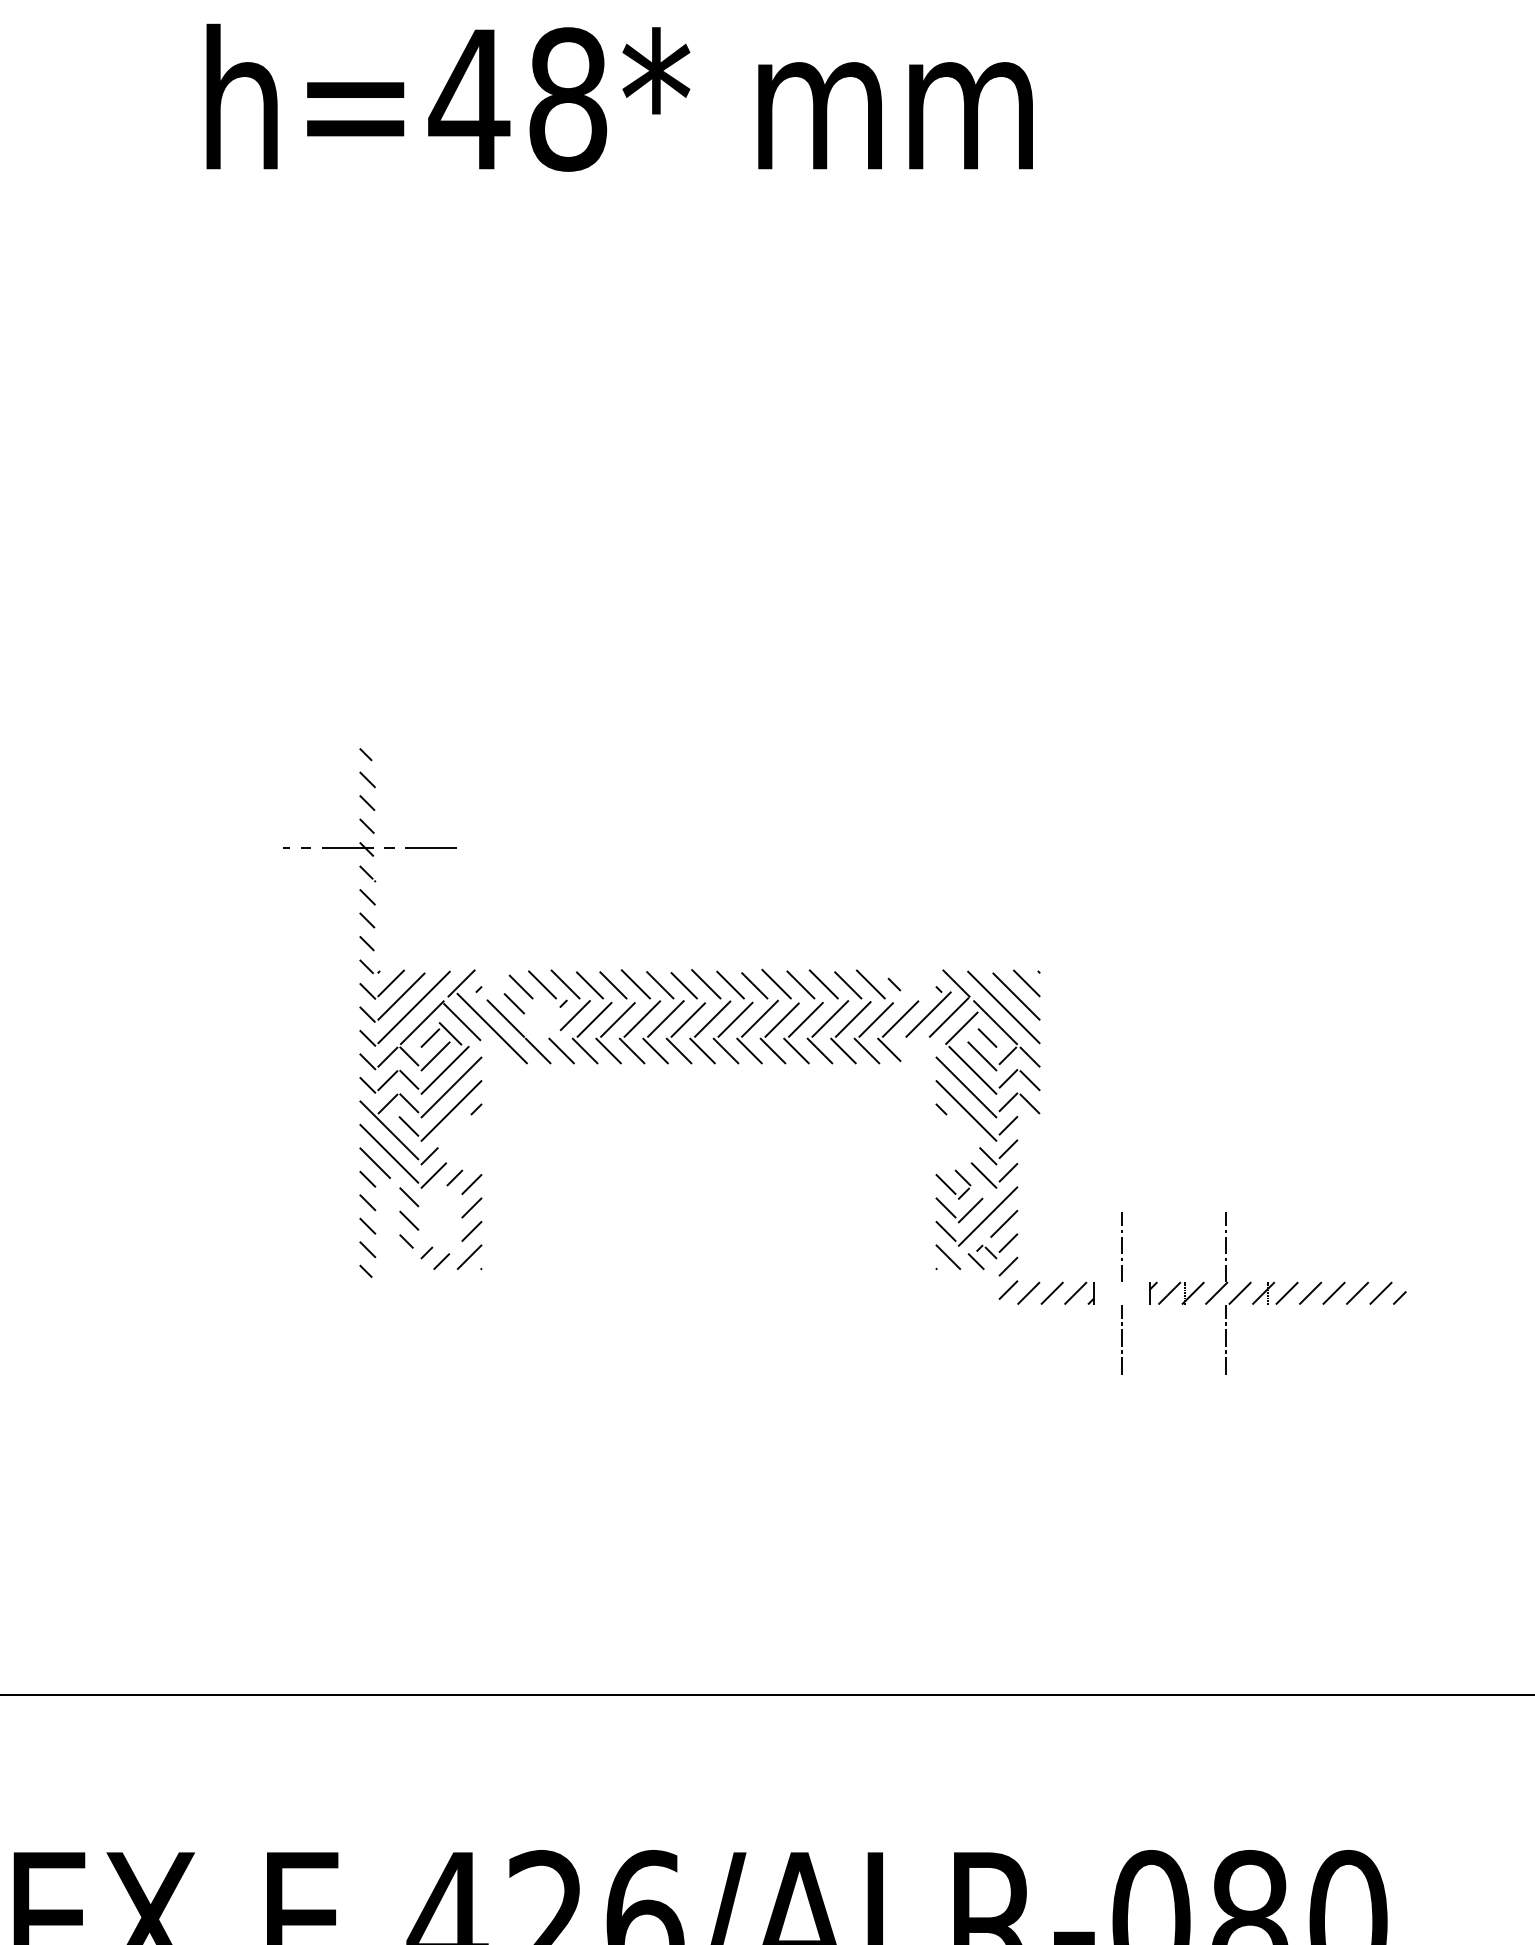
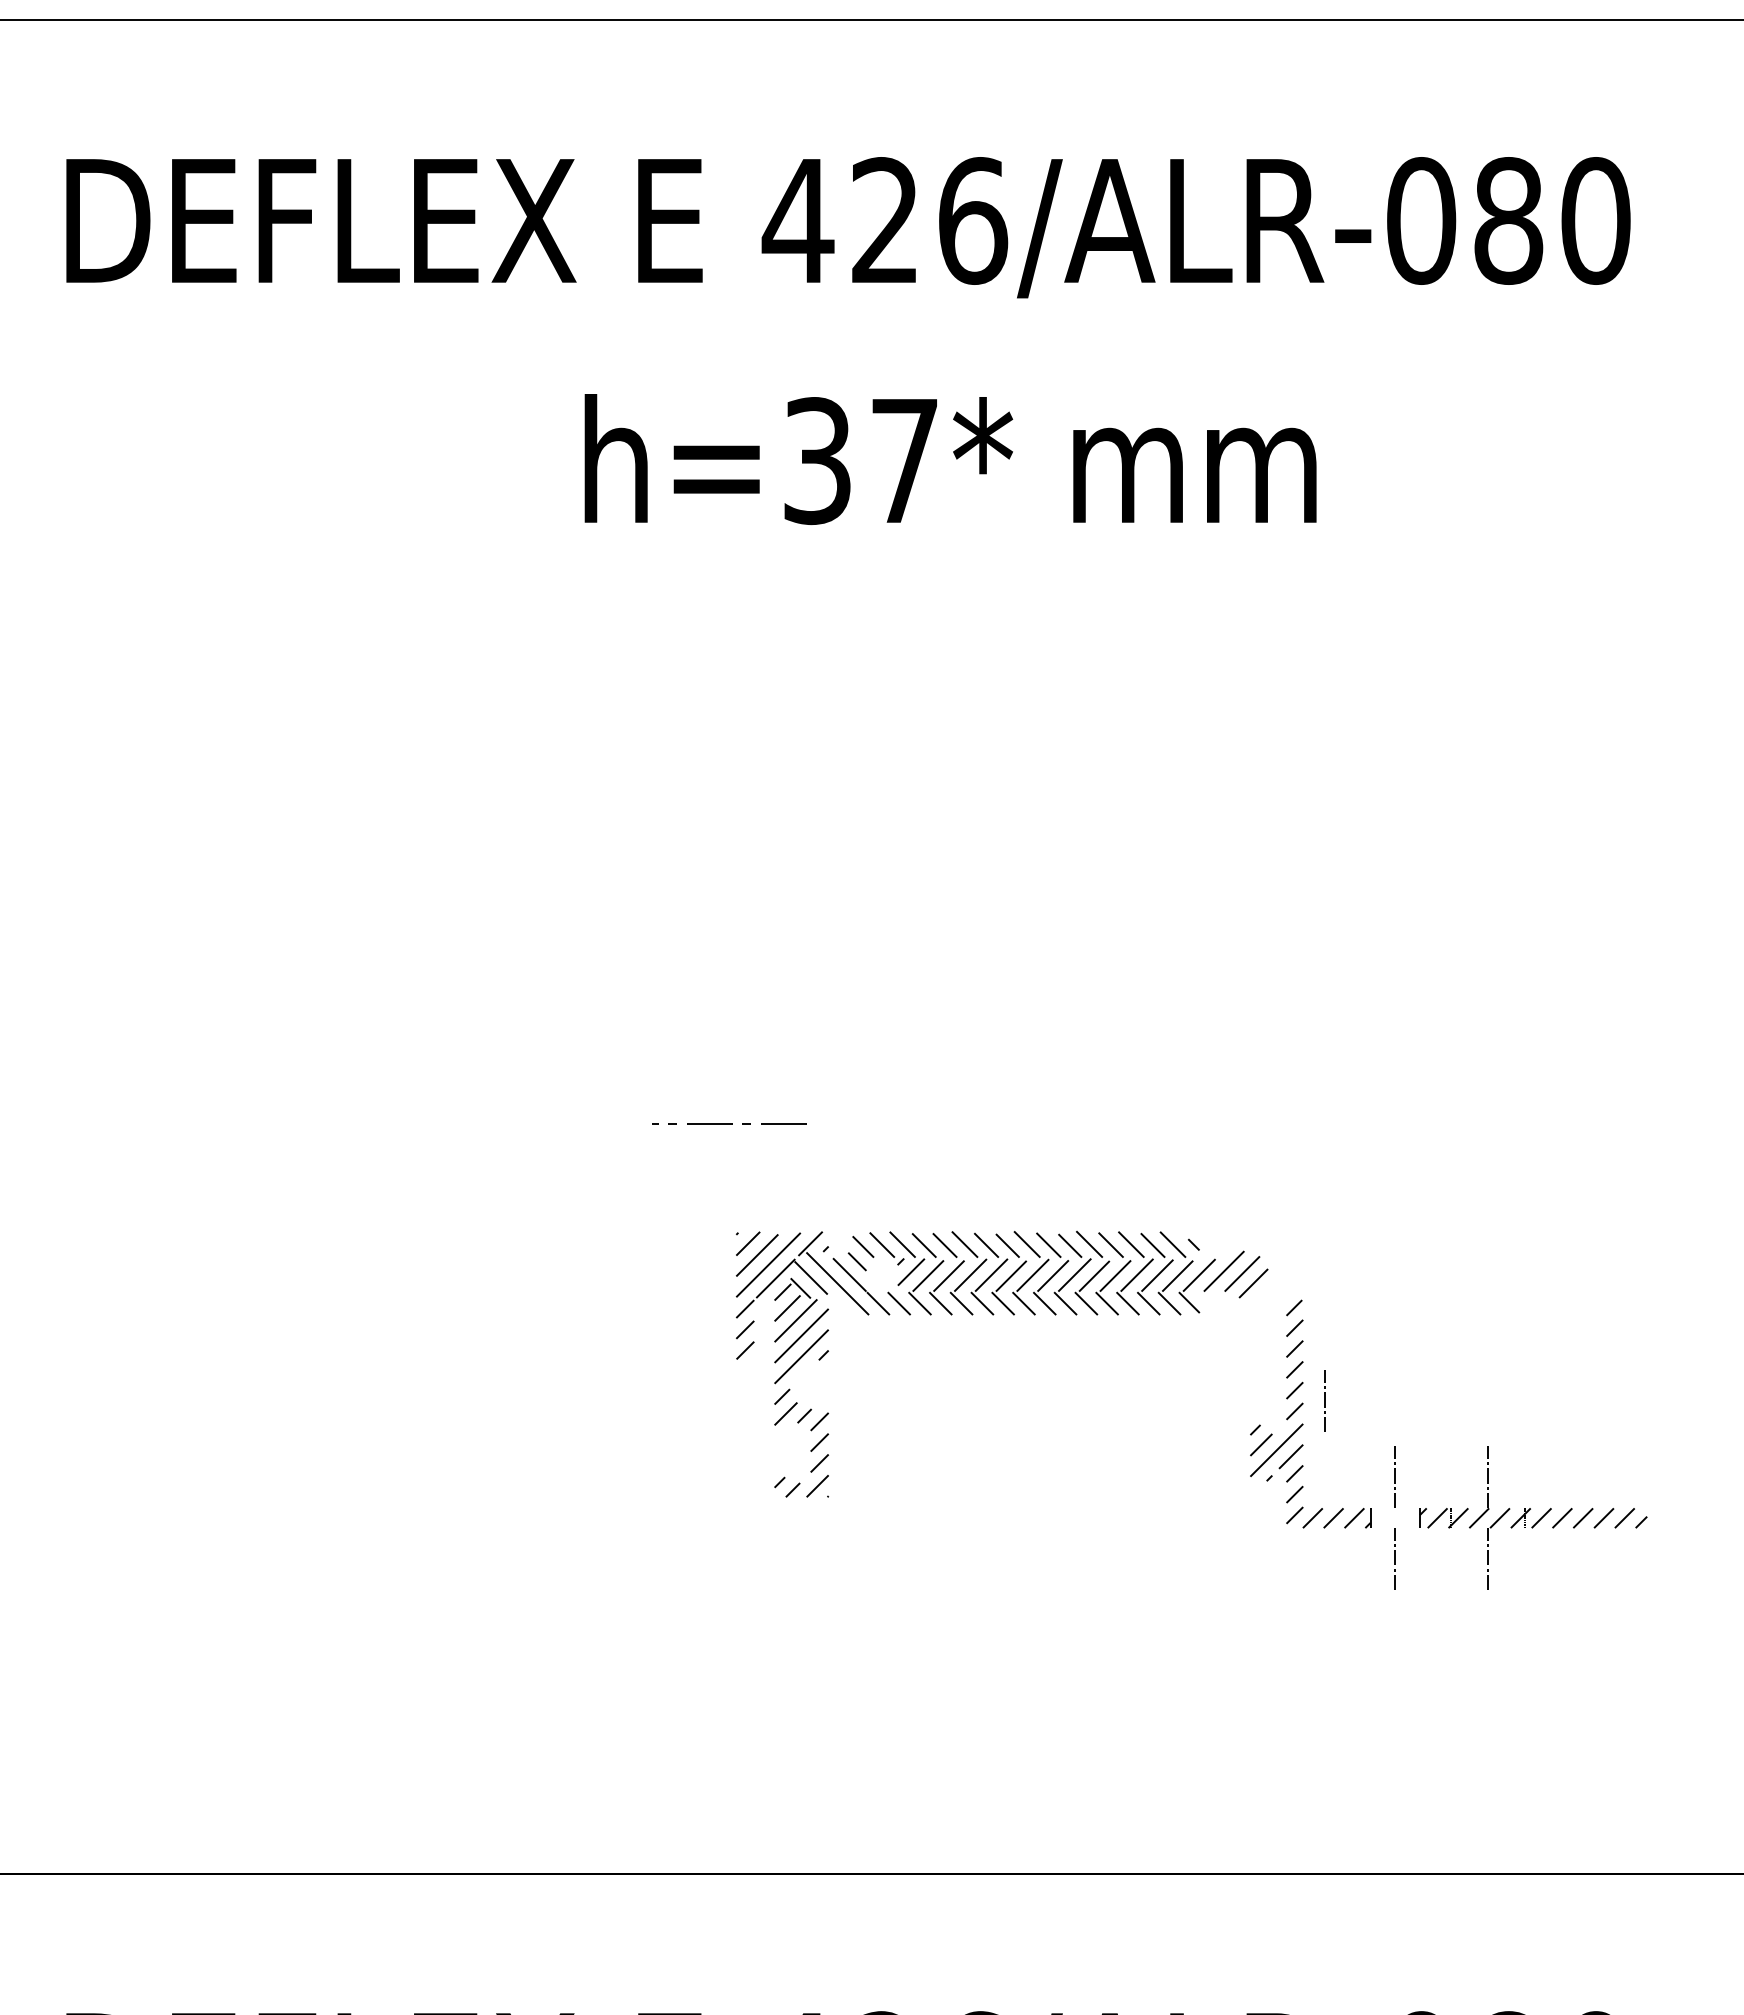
text: (517, 100) -> (860, 461), h=48* -> h=37*
hatch: (389, 1012) -> (746, 1269), removed
hatch: (987, 1119) -> (1276, 1364), removed
line: (1041, 1160) -> (1324, 1400), added

